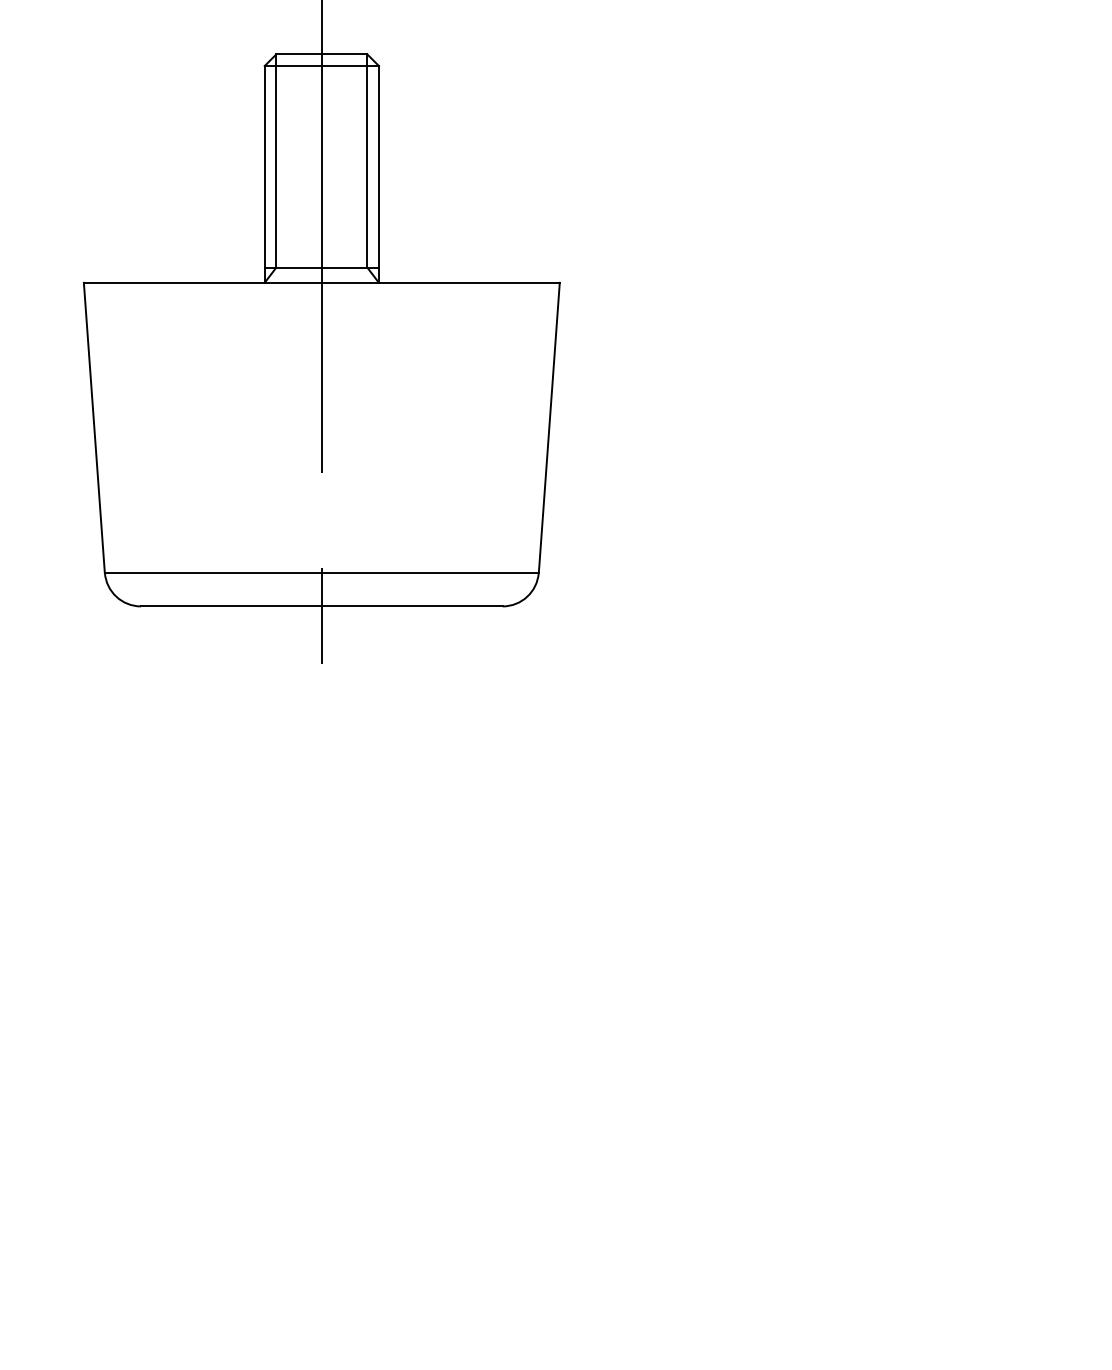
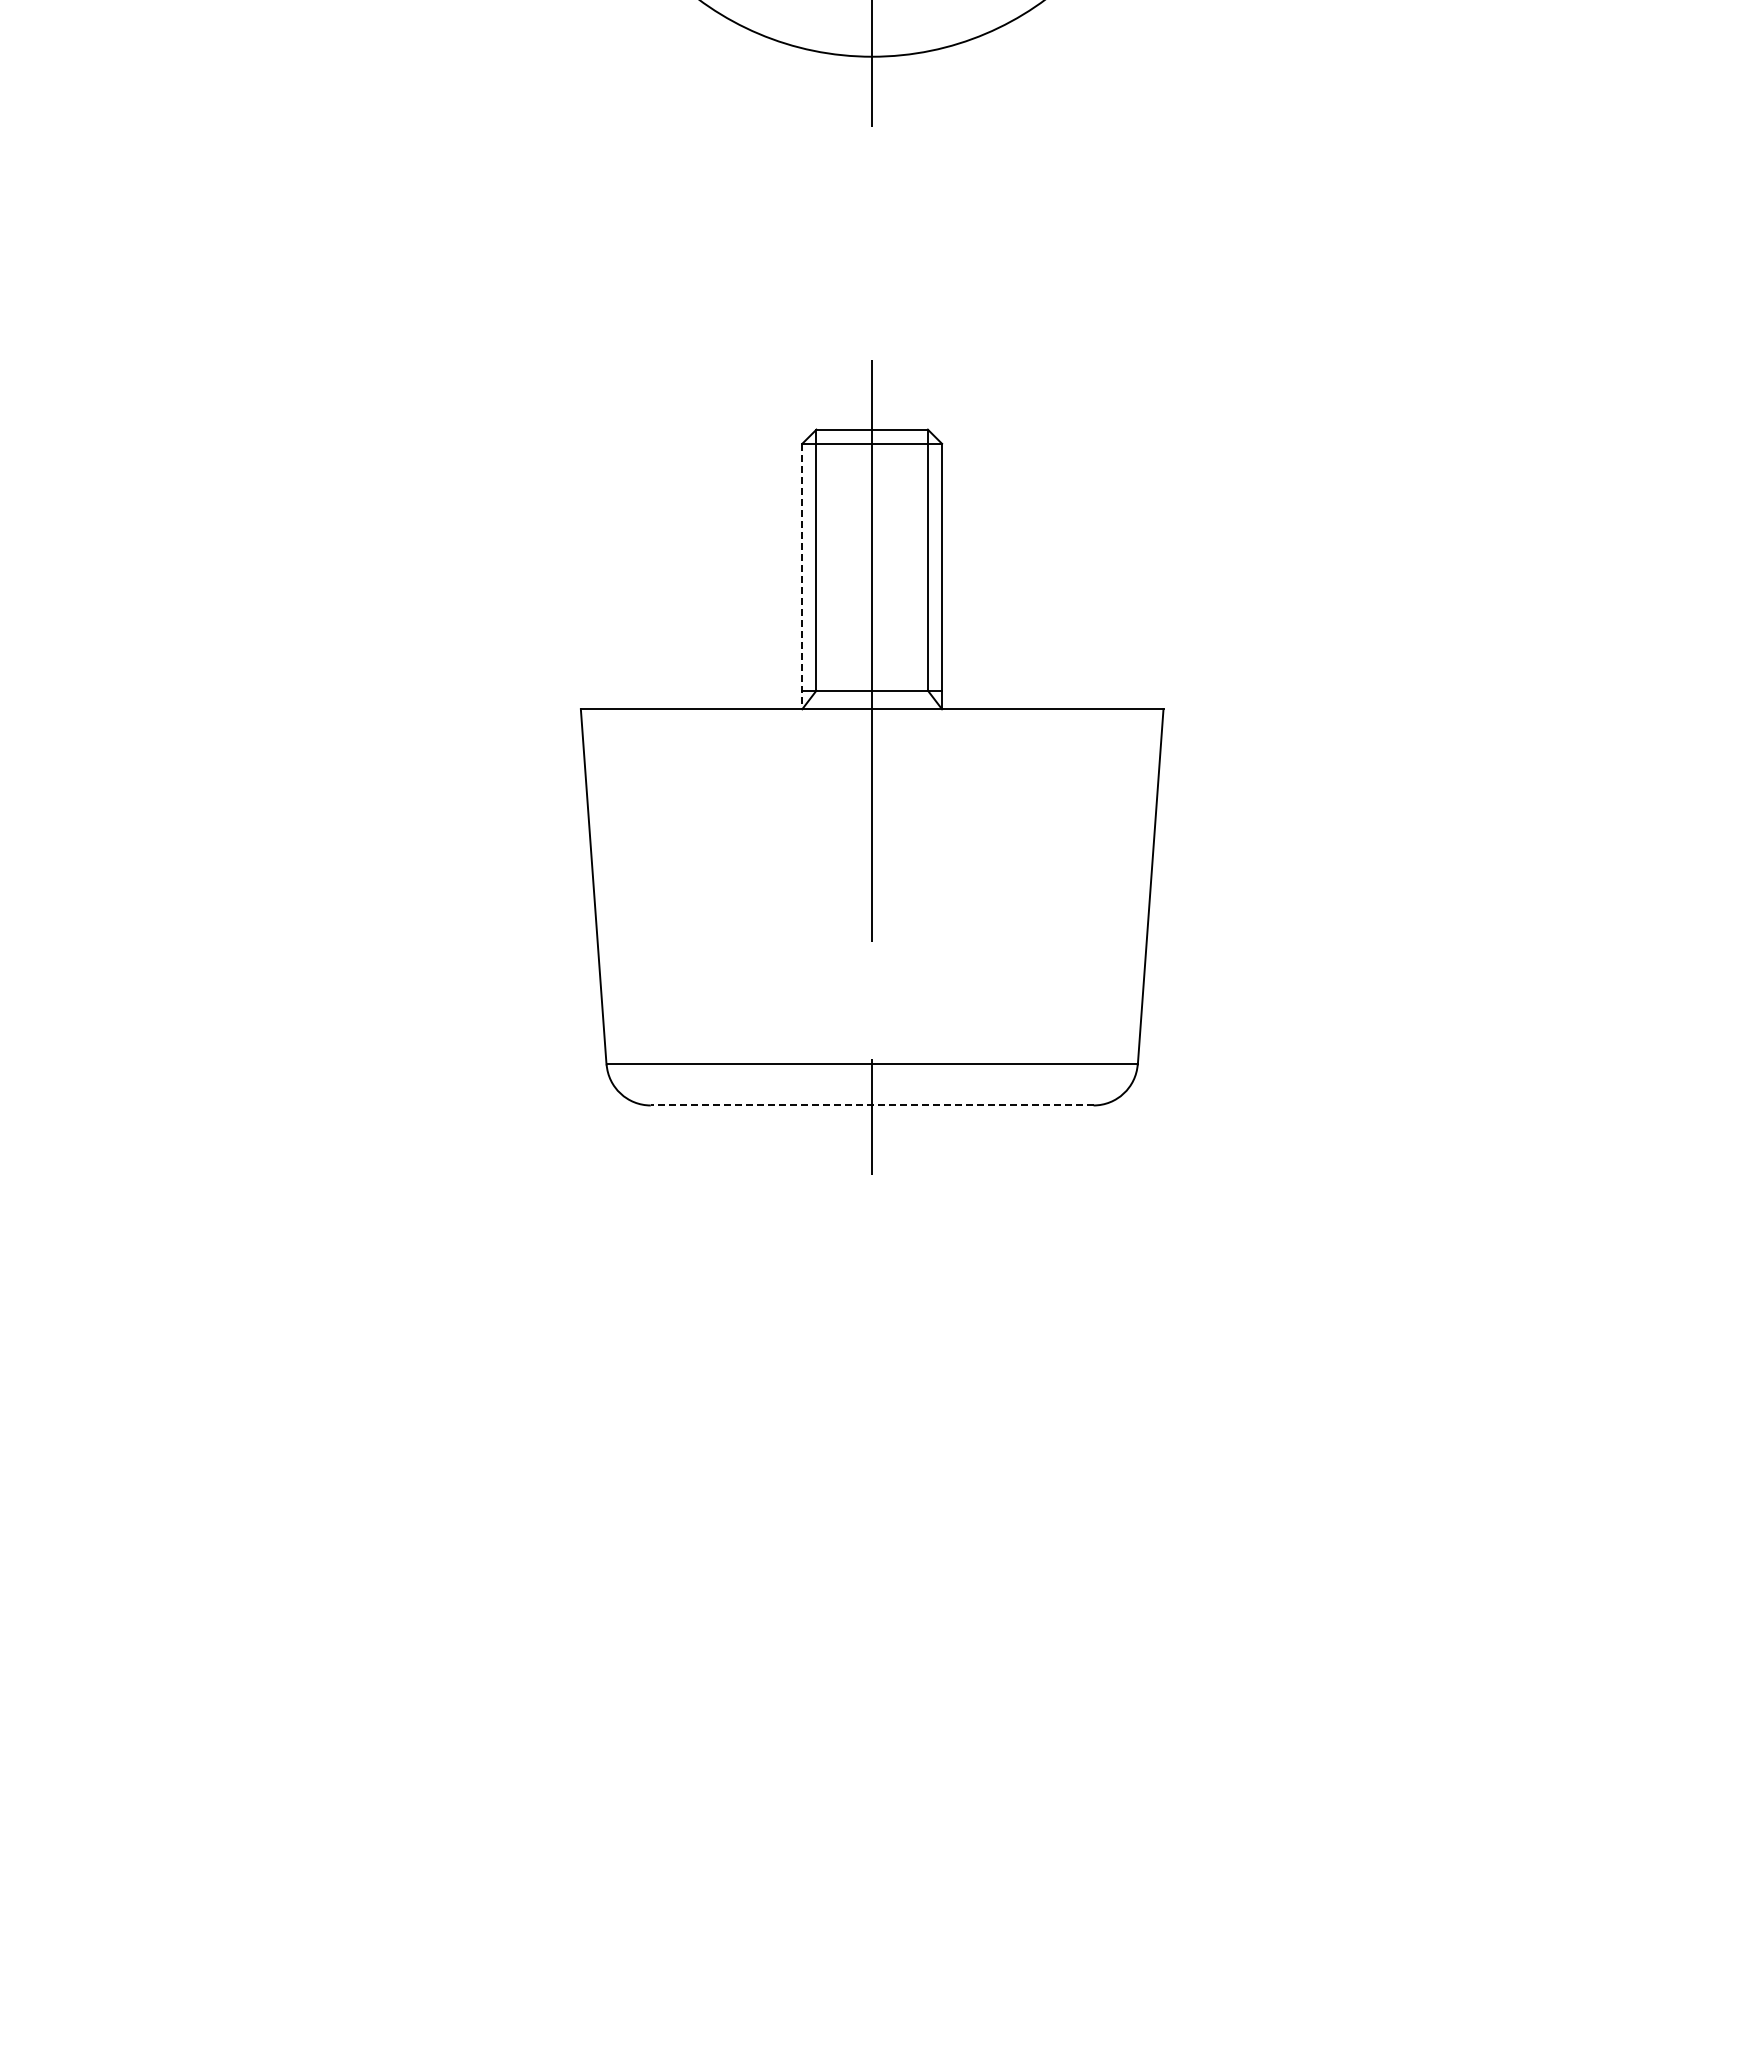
line: (264, 174) -> (802, 576), solid -> dashed
line: (321, 606) -> (871, 1105), solid -> dashed

